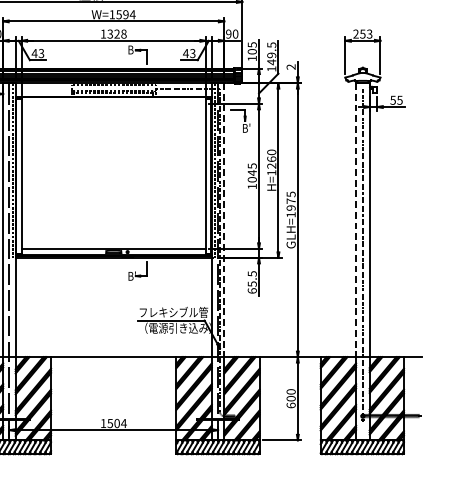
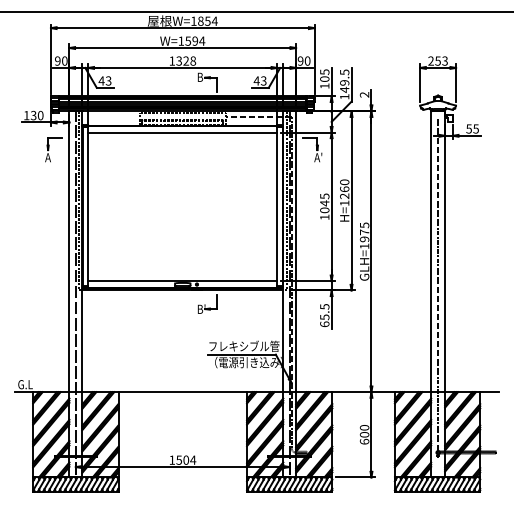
line: (113, 103) -> (182, 132), added
text: (246, 128) -> (318, 157), B' -> A'
line: (224, 220) -> (296, 252), dashed -> solid
line: (356, 220) -> (431, 252), dashed -> solid

